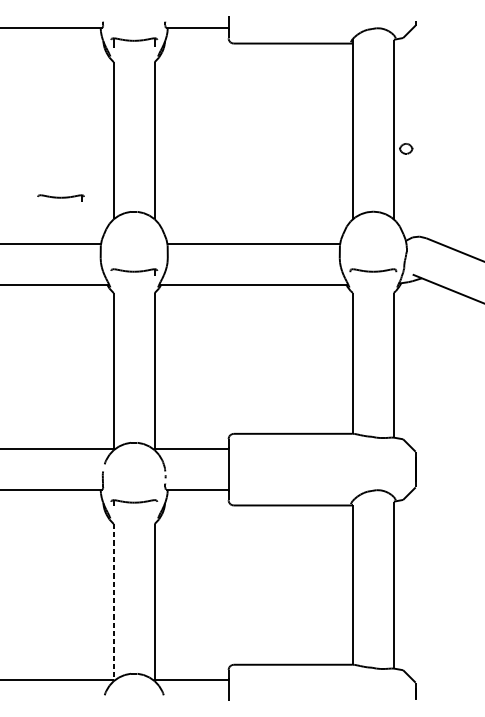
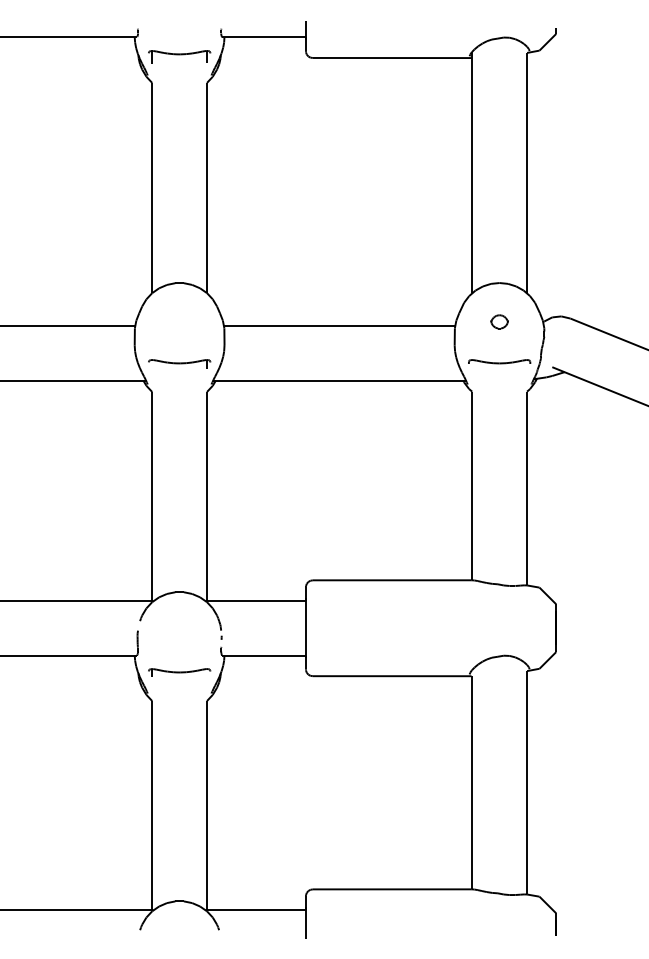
part: (406, 148) -> (499, 321), moved
part: (60, 197) -> (81, 264), removed
line: (113, 602) -> (152, 806), dashed -> solid

